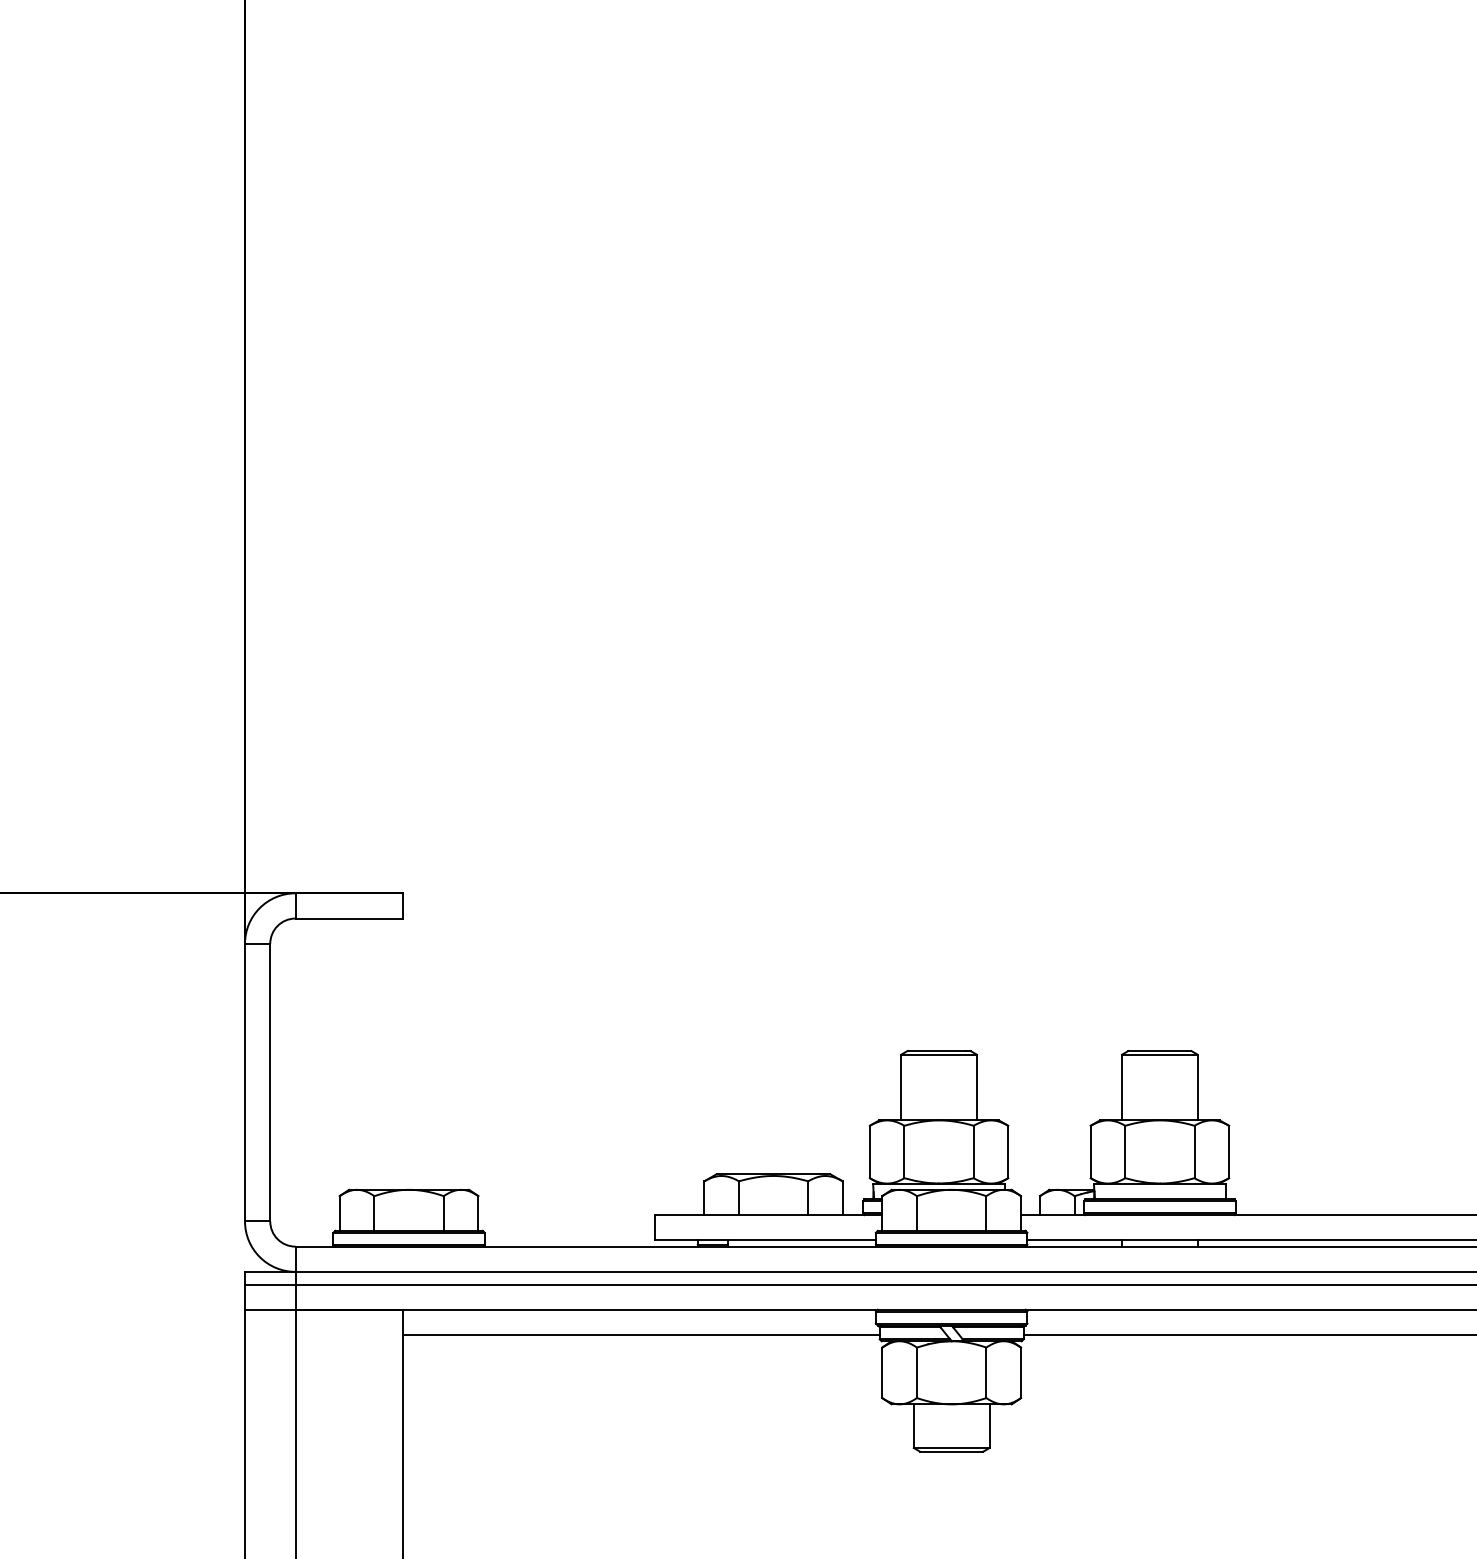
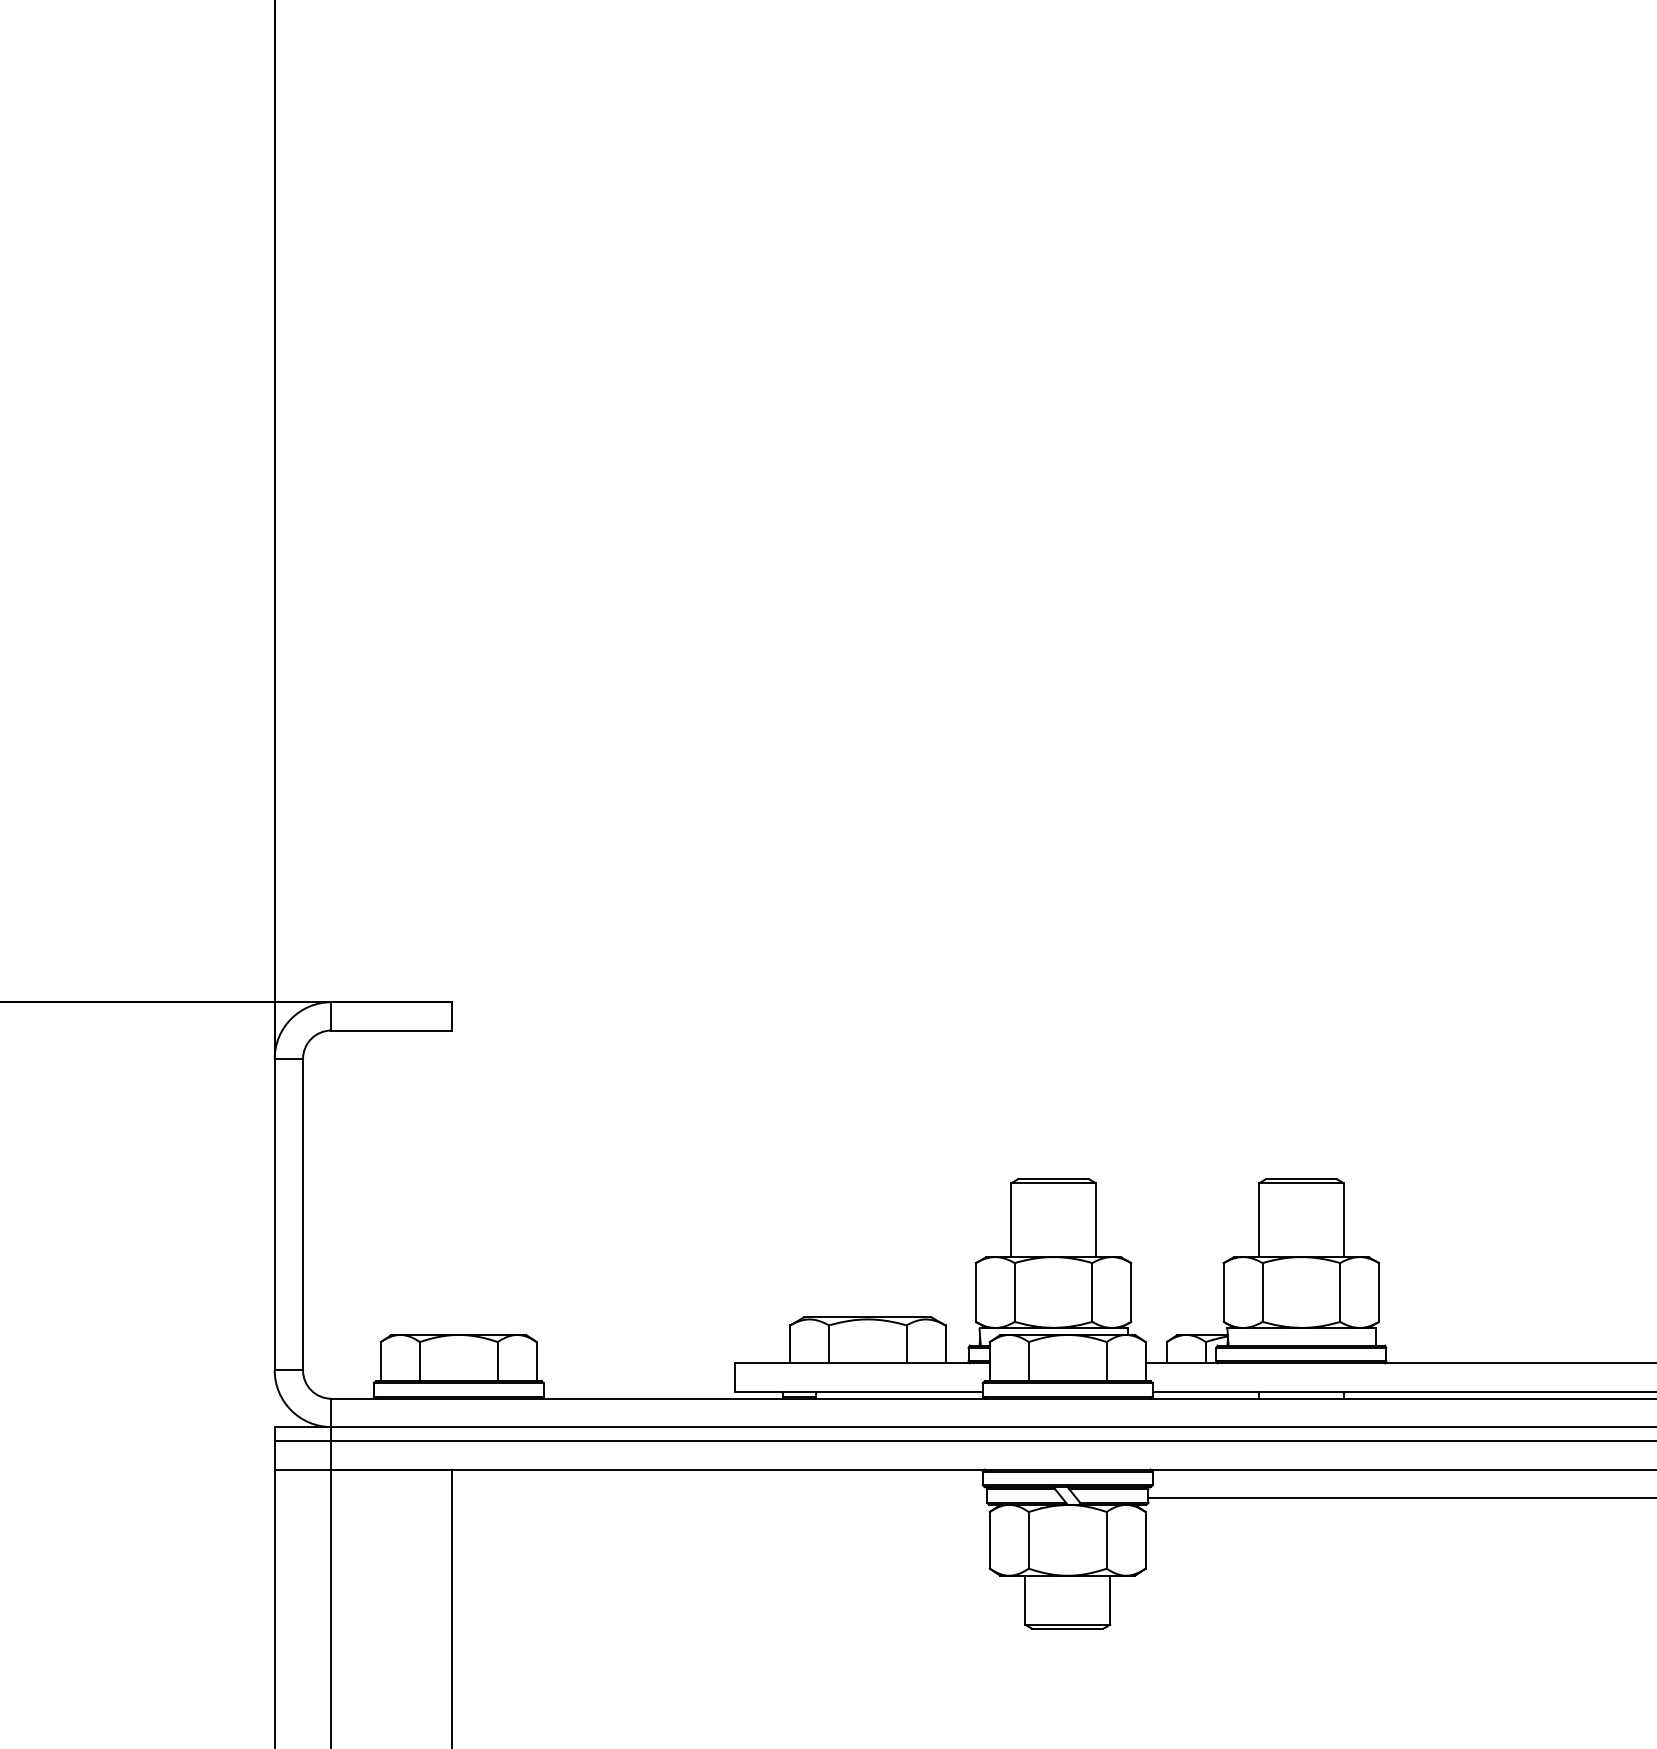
line: (641, 1334) -> (719, 1497), removed

